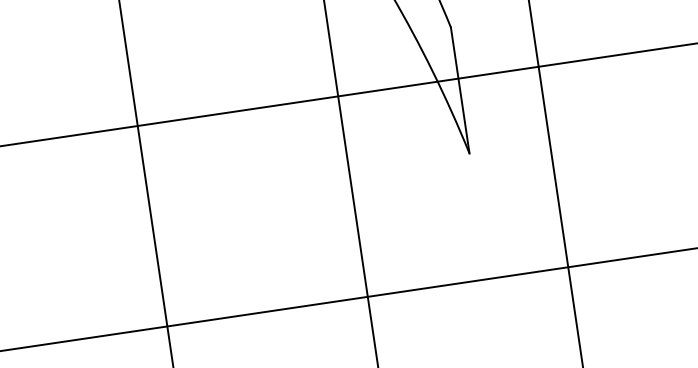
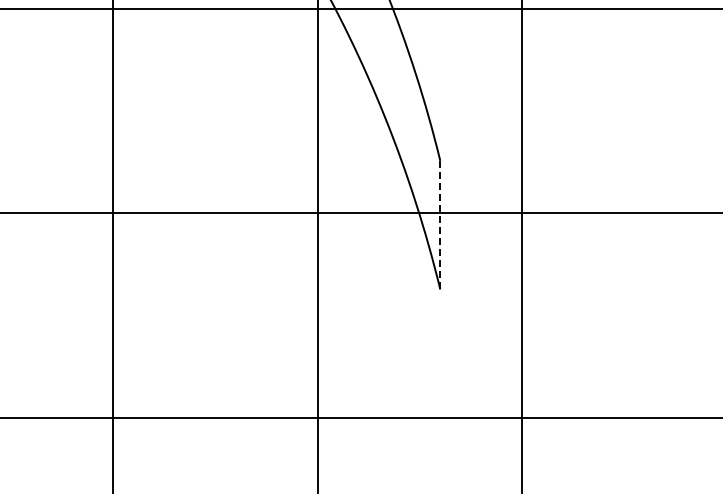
line: (460, 89) -> (440, 224), solid -> dashed

